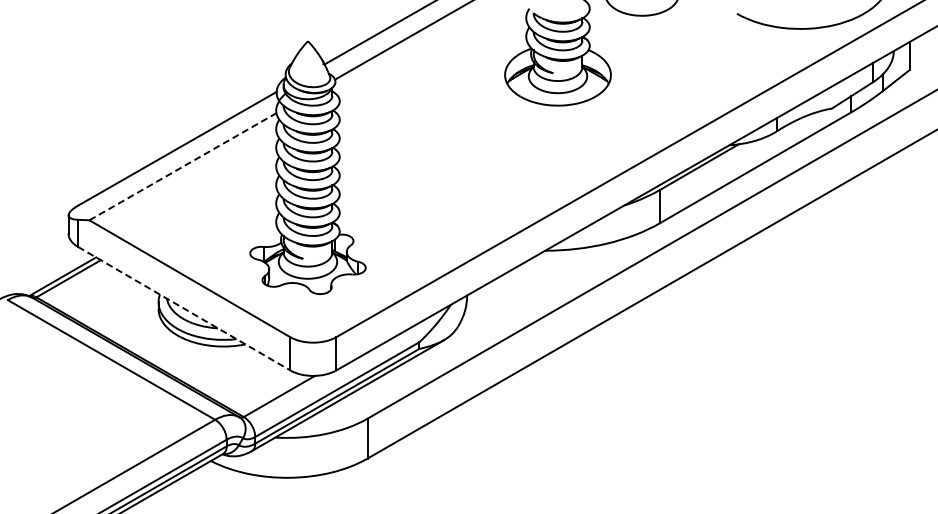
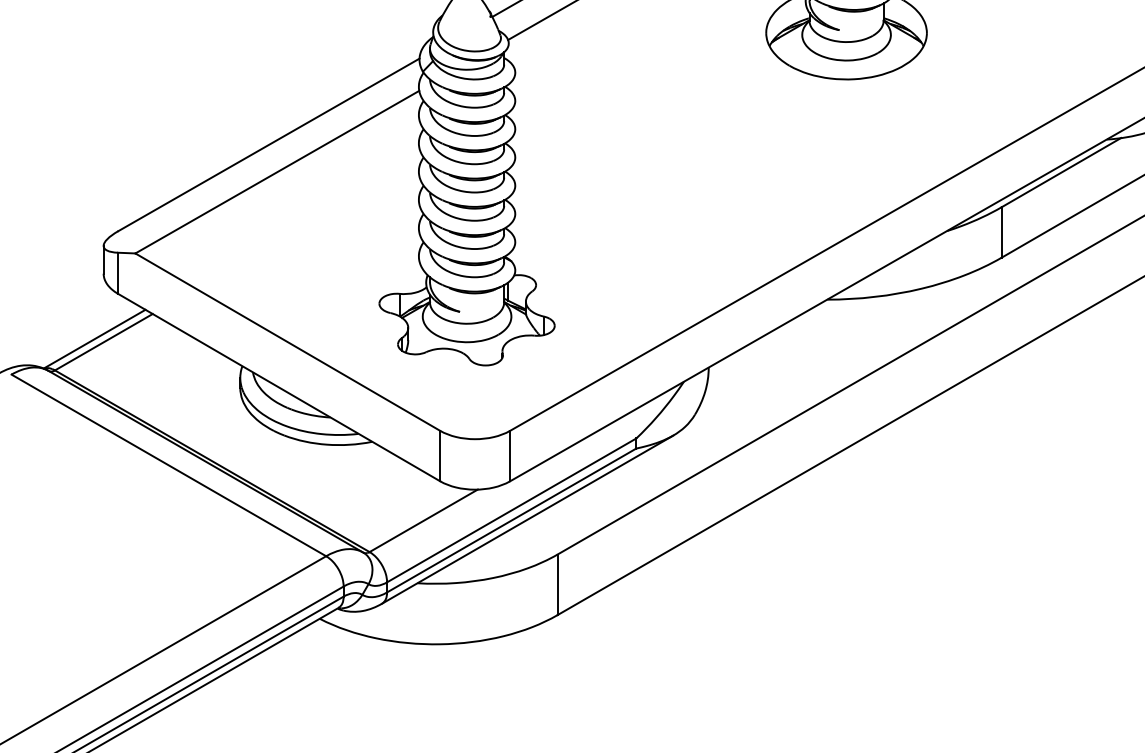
line: (182, 166) -> (276, 171), dashed -> solid
line: (184, 308) -> (279, 387), dashed -> solid

